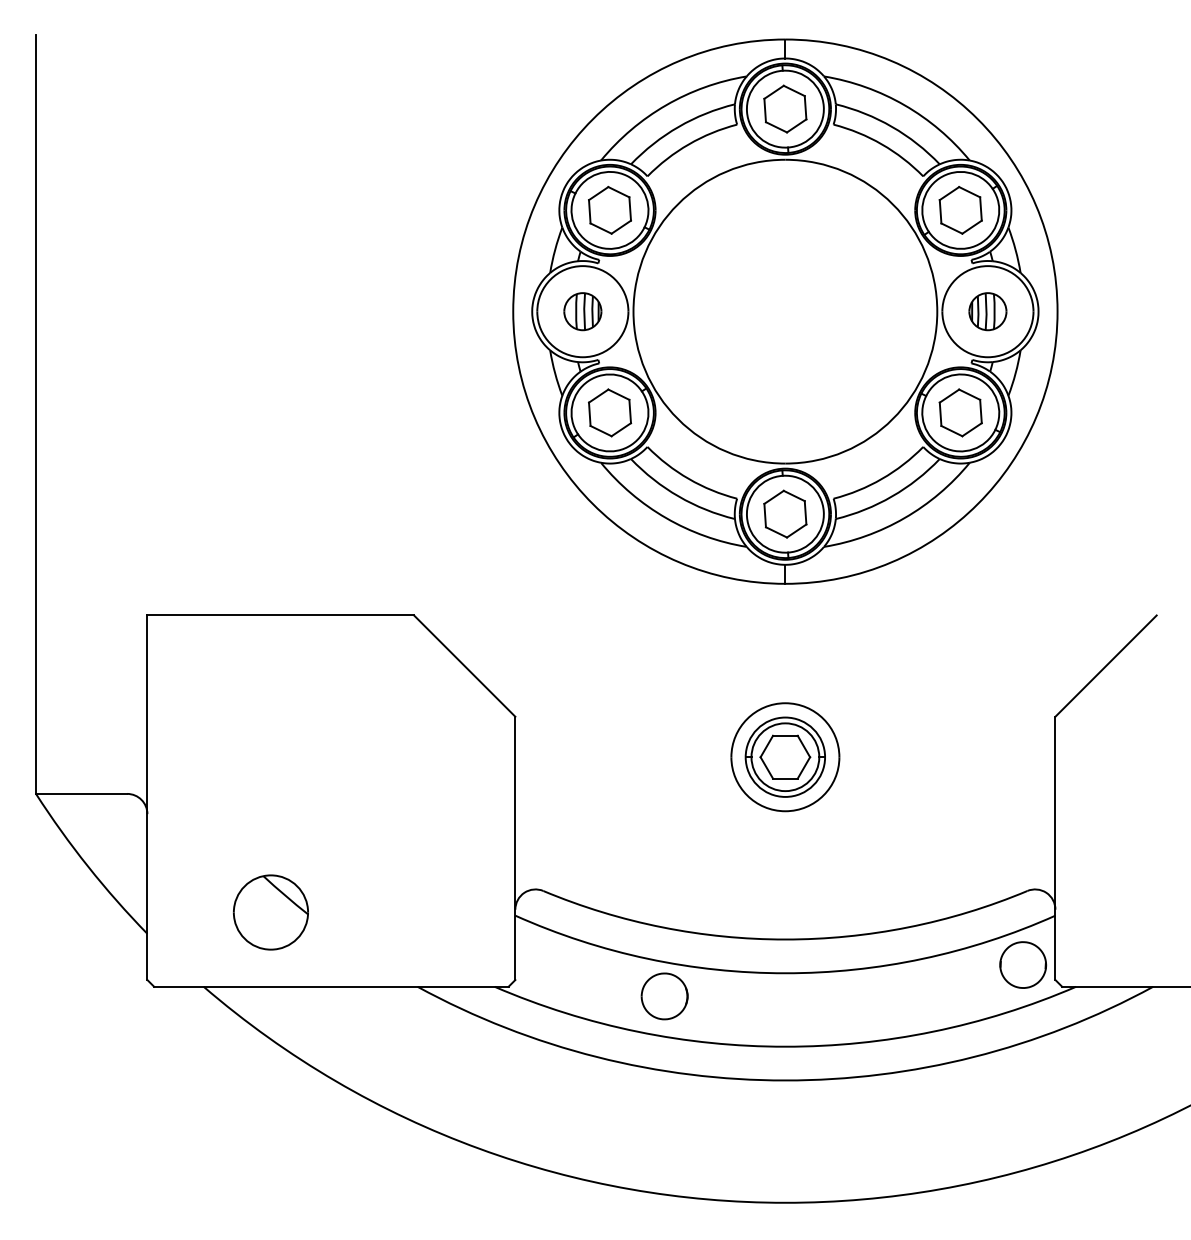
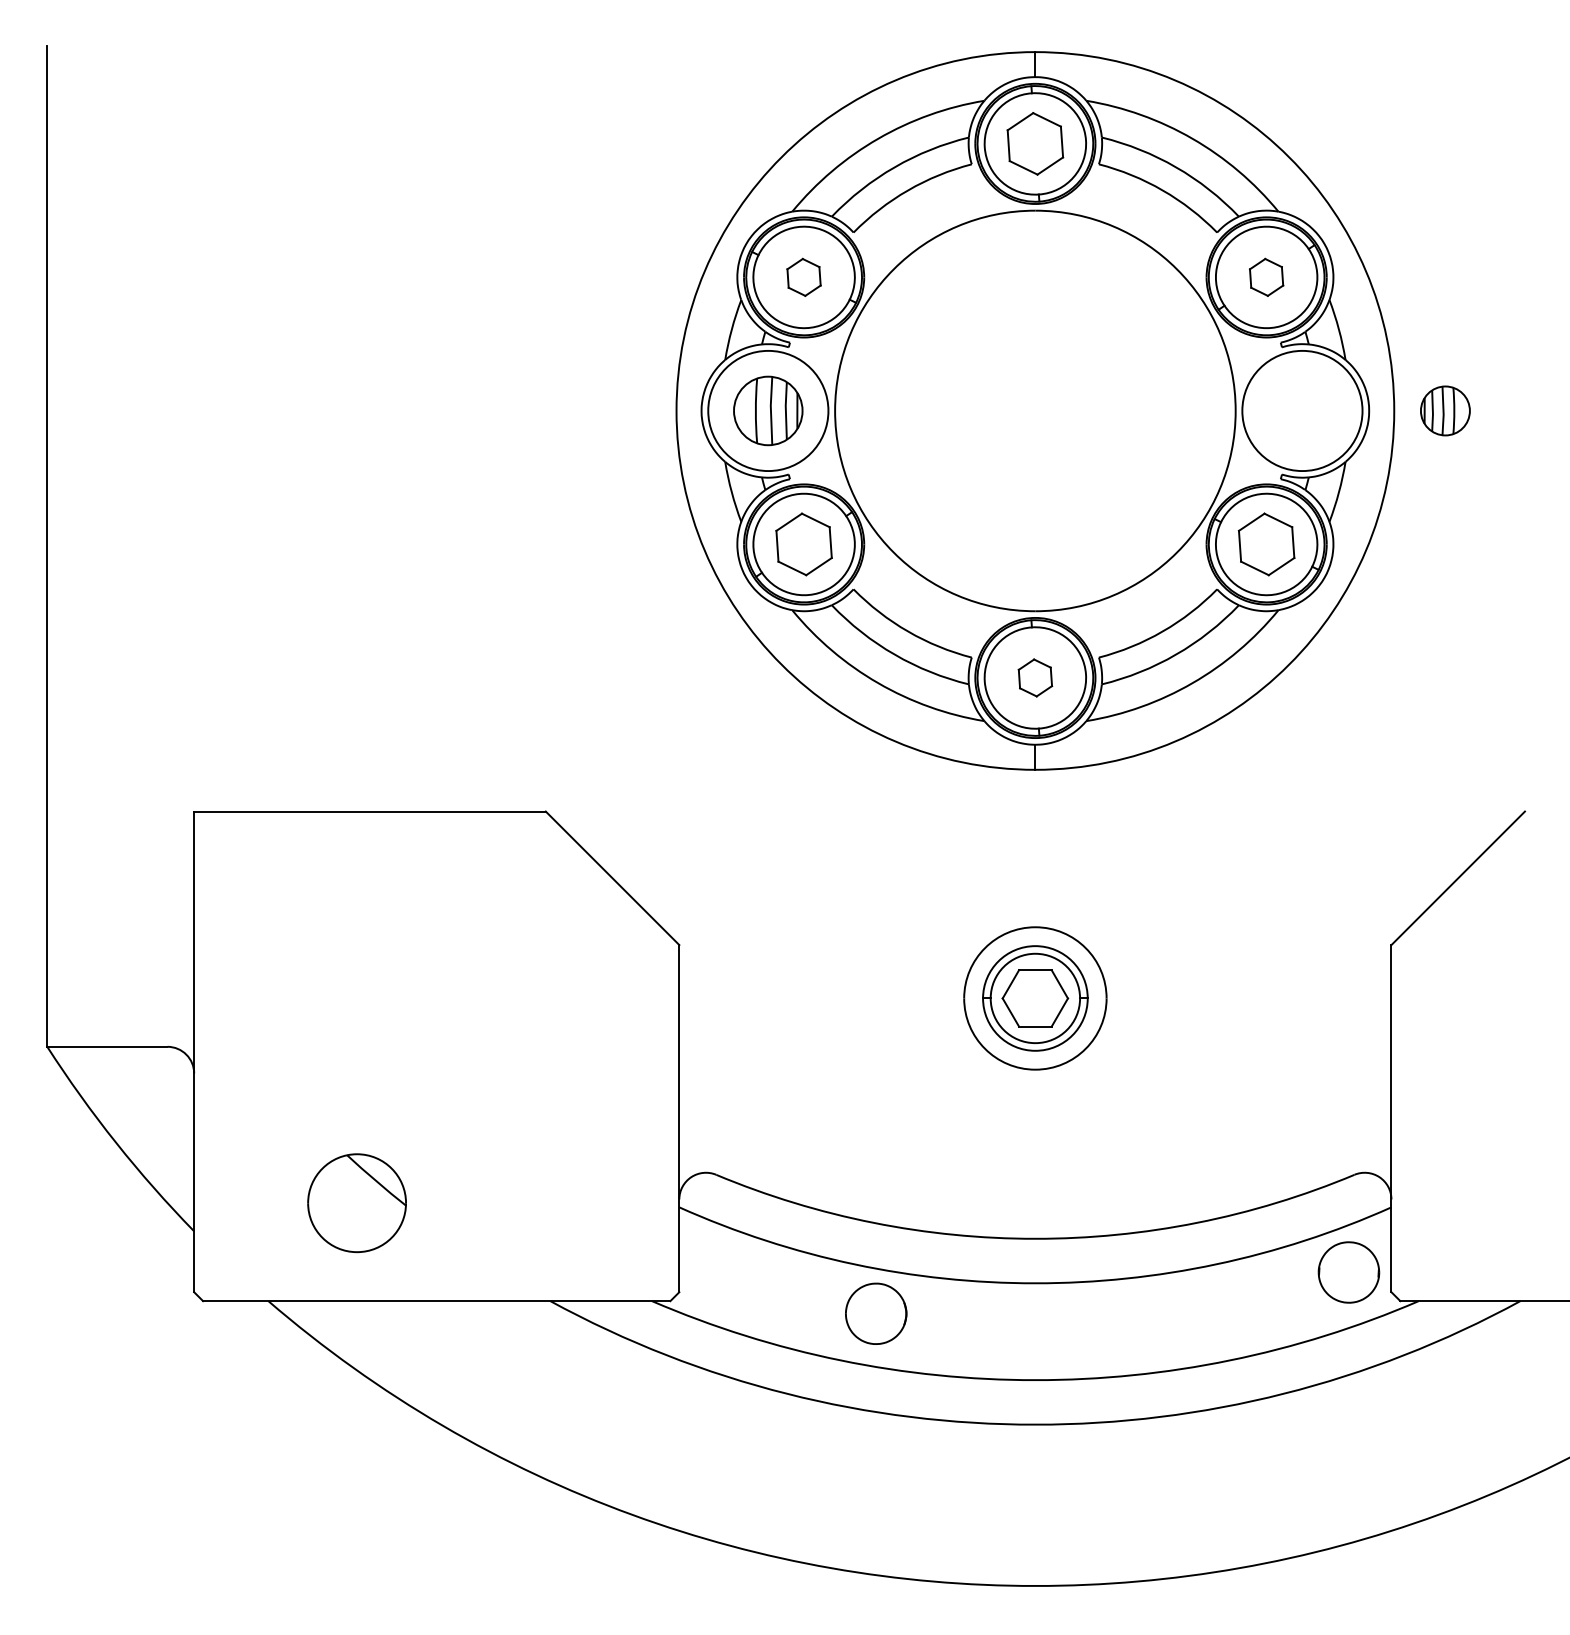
part: (609, 210) -> (803, 277), size x0.6
part: (960, 210) -> (1266, 277), size x0.6
part: (582, 311) -> (768, 410), size x1.4
part: (987, 311) -> (1445, 410), moved
part: (785, 513) -> (1035, 677), size x0.6

